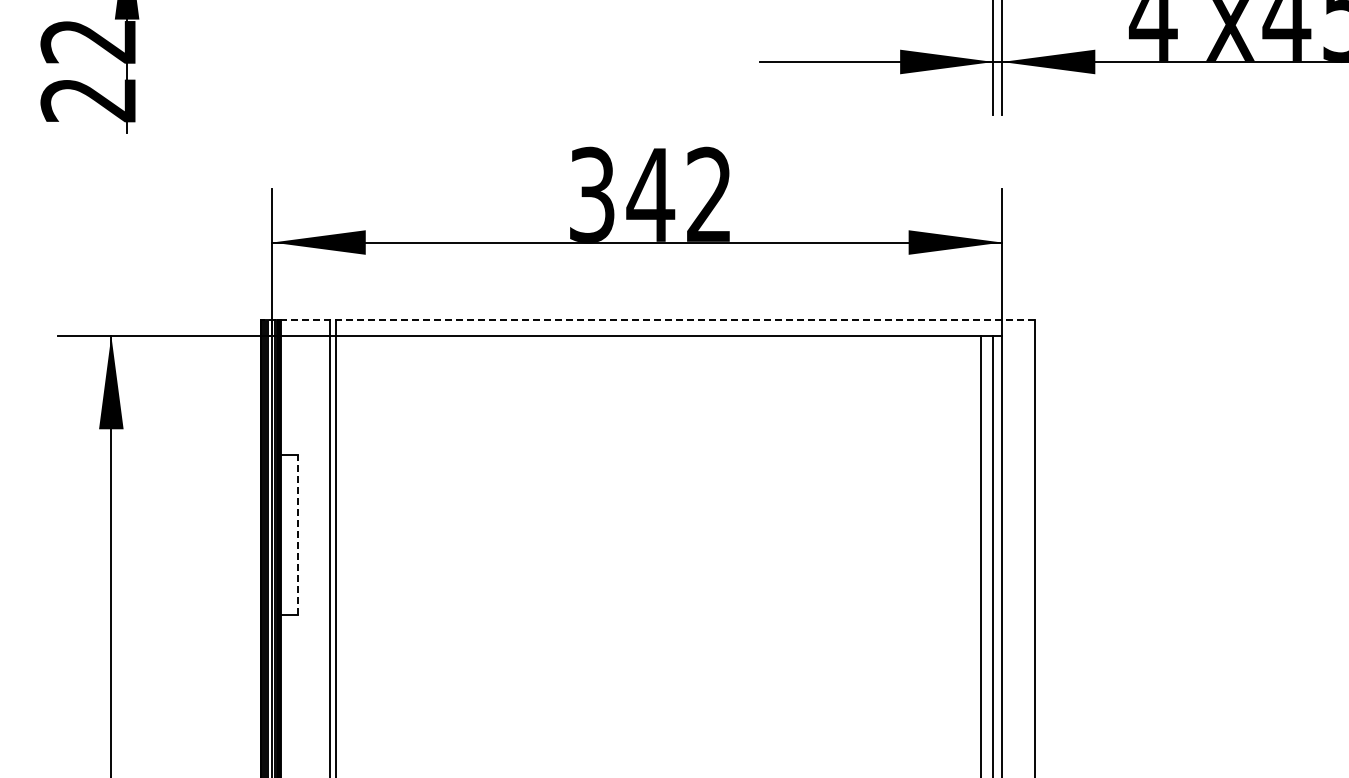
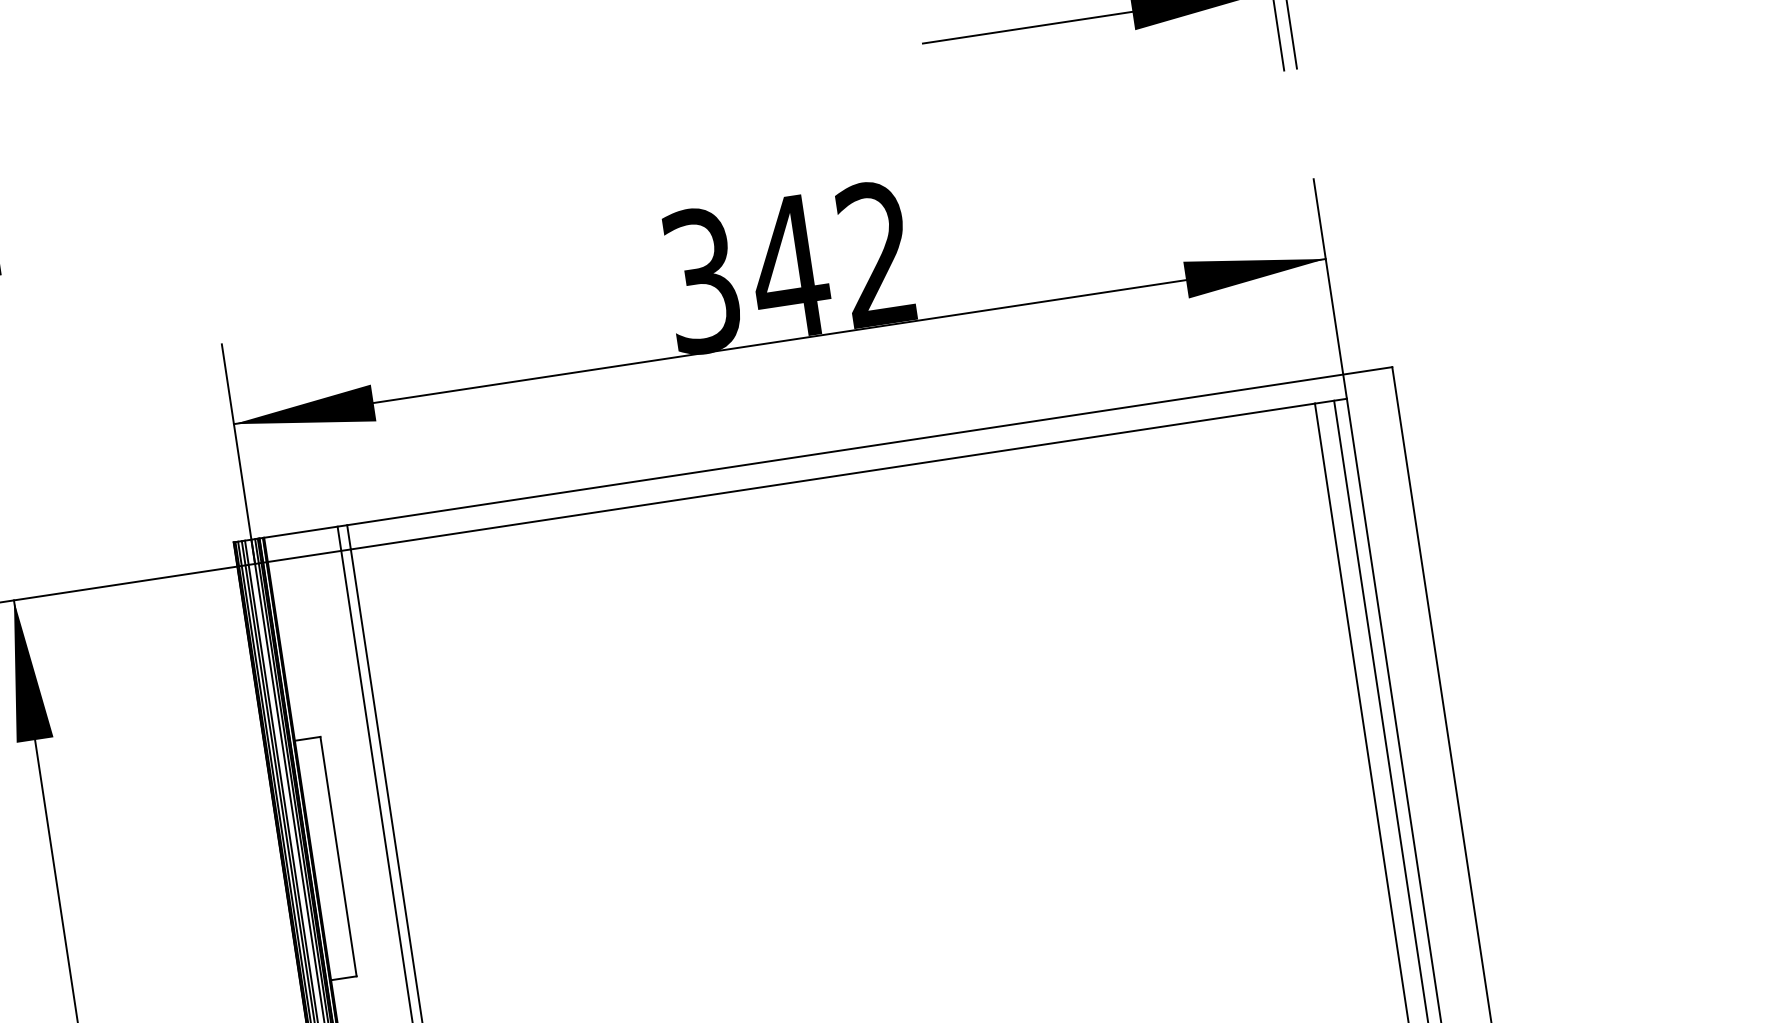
line: (647, 319) -> (812, 454), dashed -> solid
line: (298, 535) -> (339, 856), dashed -> solid

